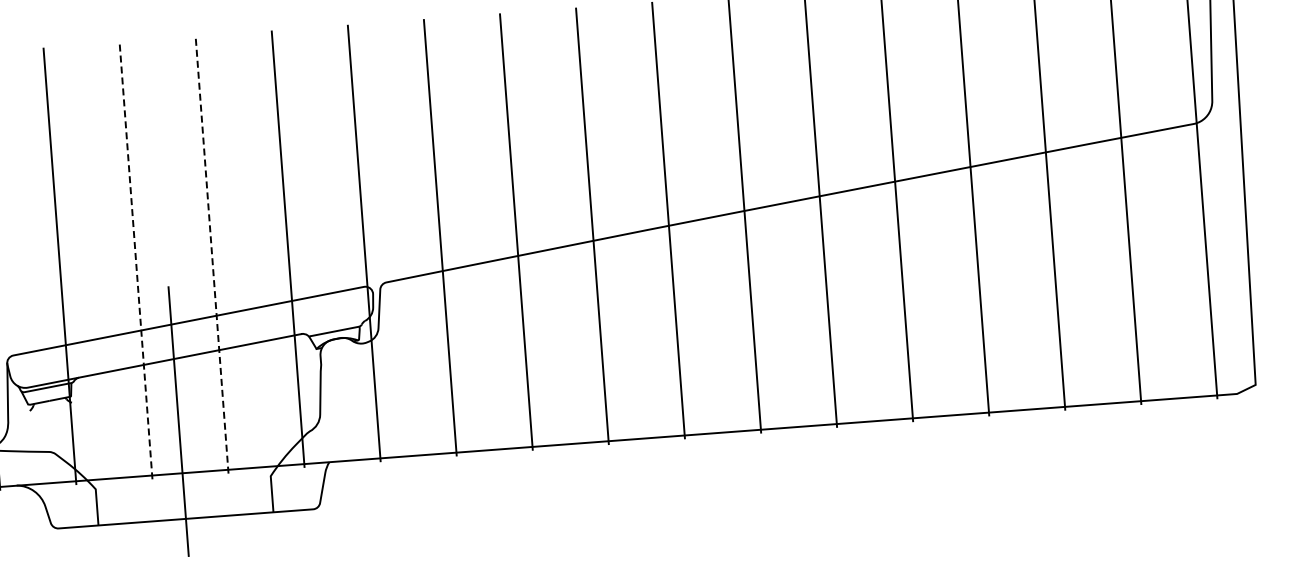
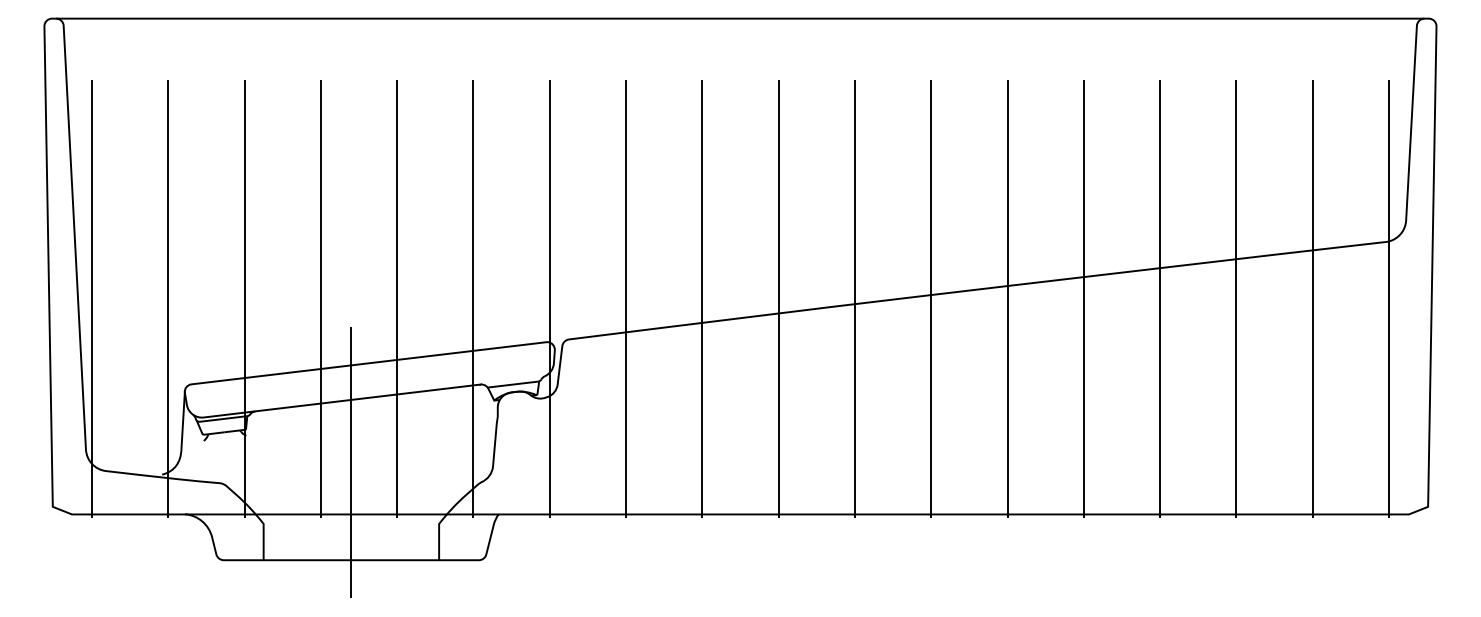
line: (212, 254) -> (397, 298), dashed -> solid
line: (135, 260) -> (320, 298), dashed -> solid

